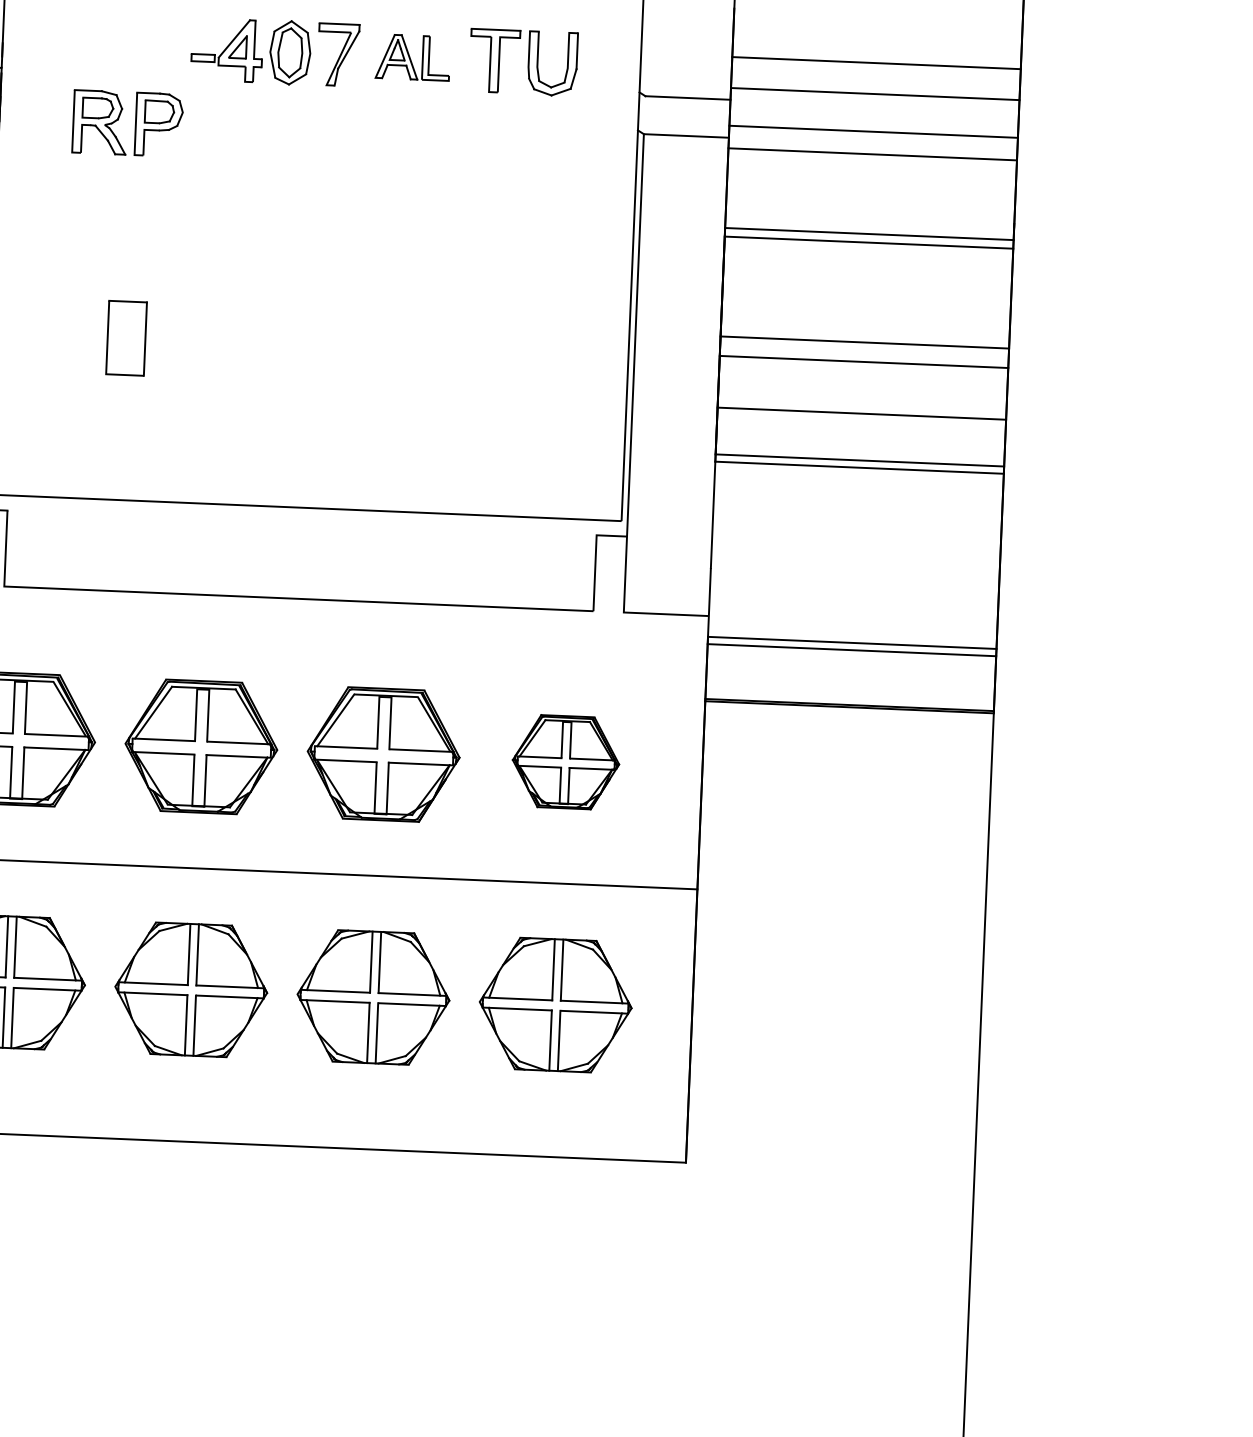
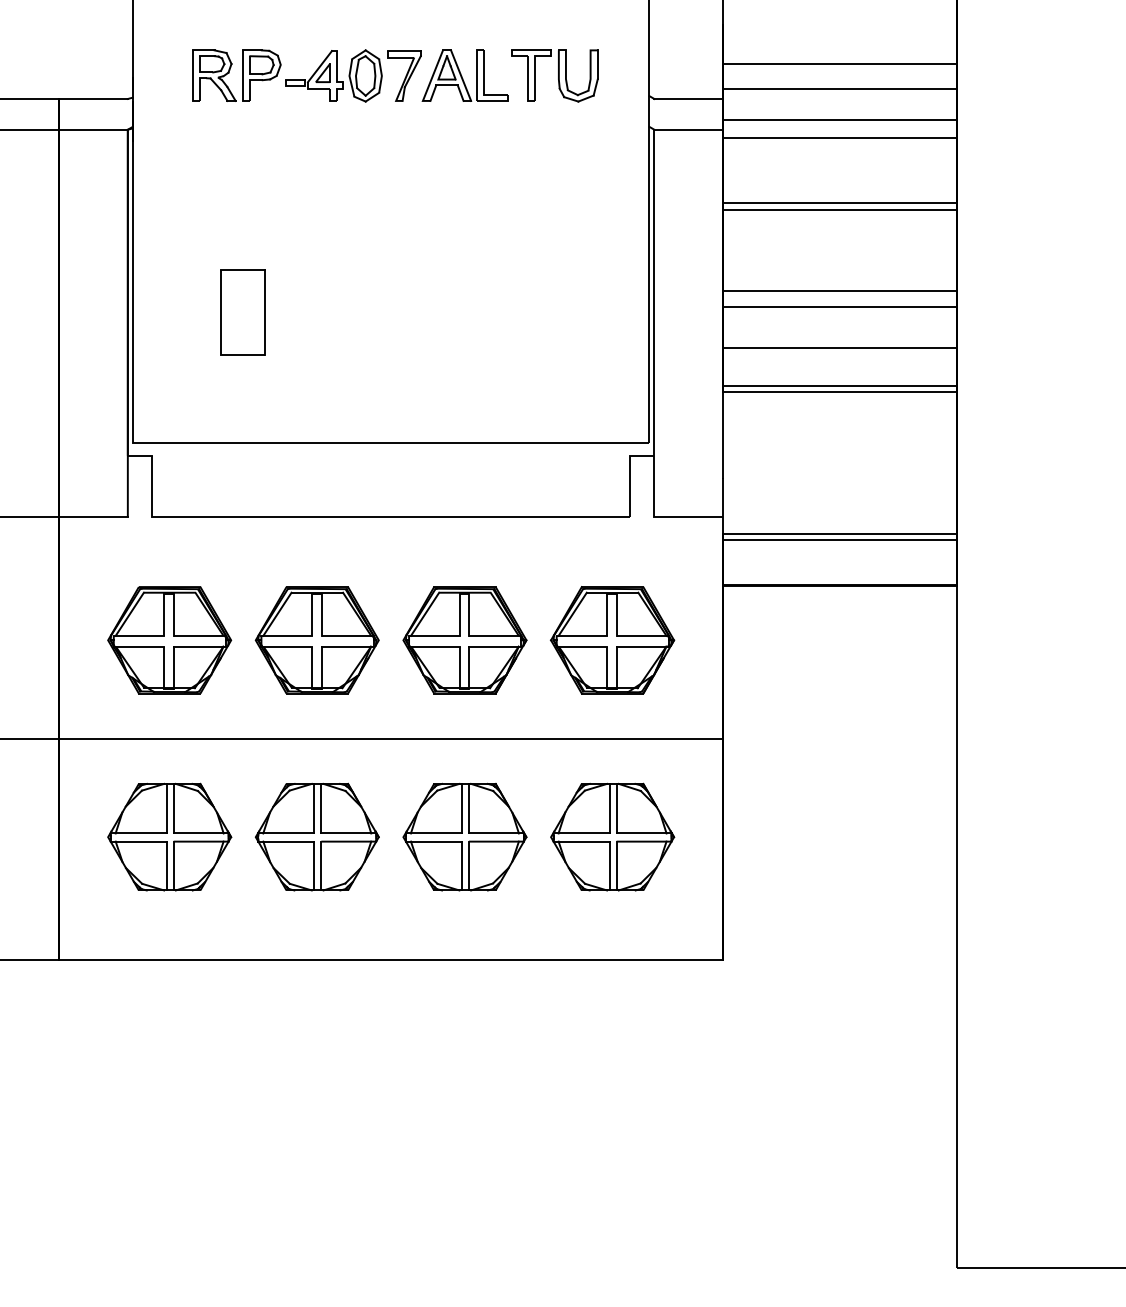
part: (412, 57) -> (464, 75), size x1.43
part: (127, 123) -> (236, 75), moved
part: (126, 338) -> (242, 312), size x1.43
part: (565, 762) -> (612, 640), size x1.43

